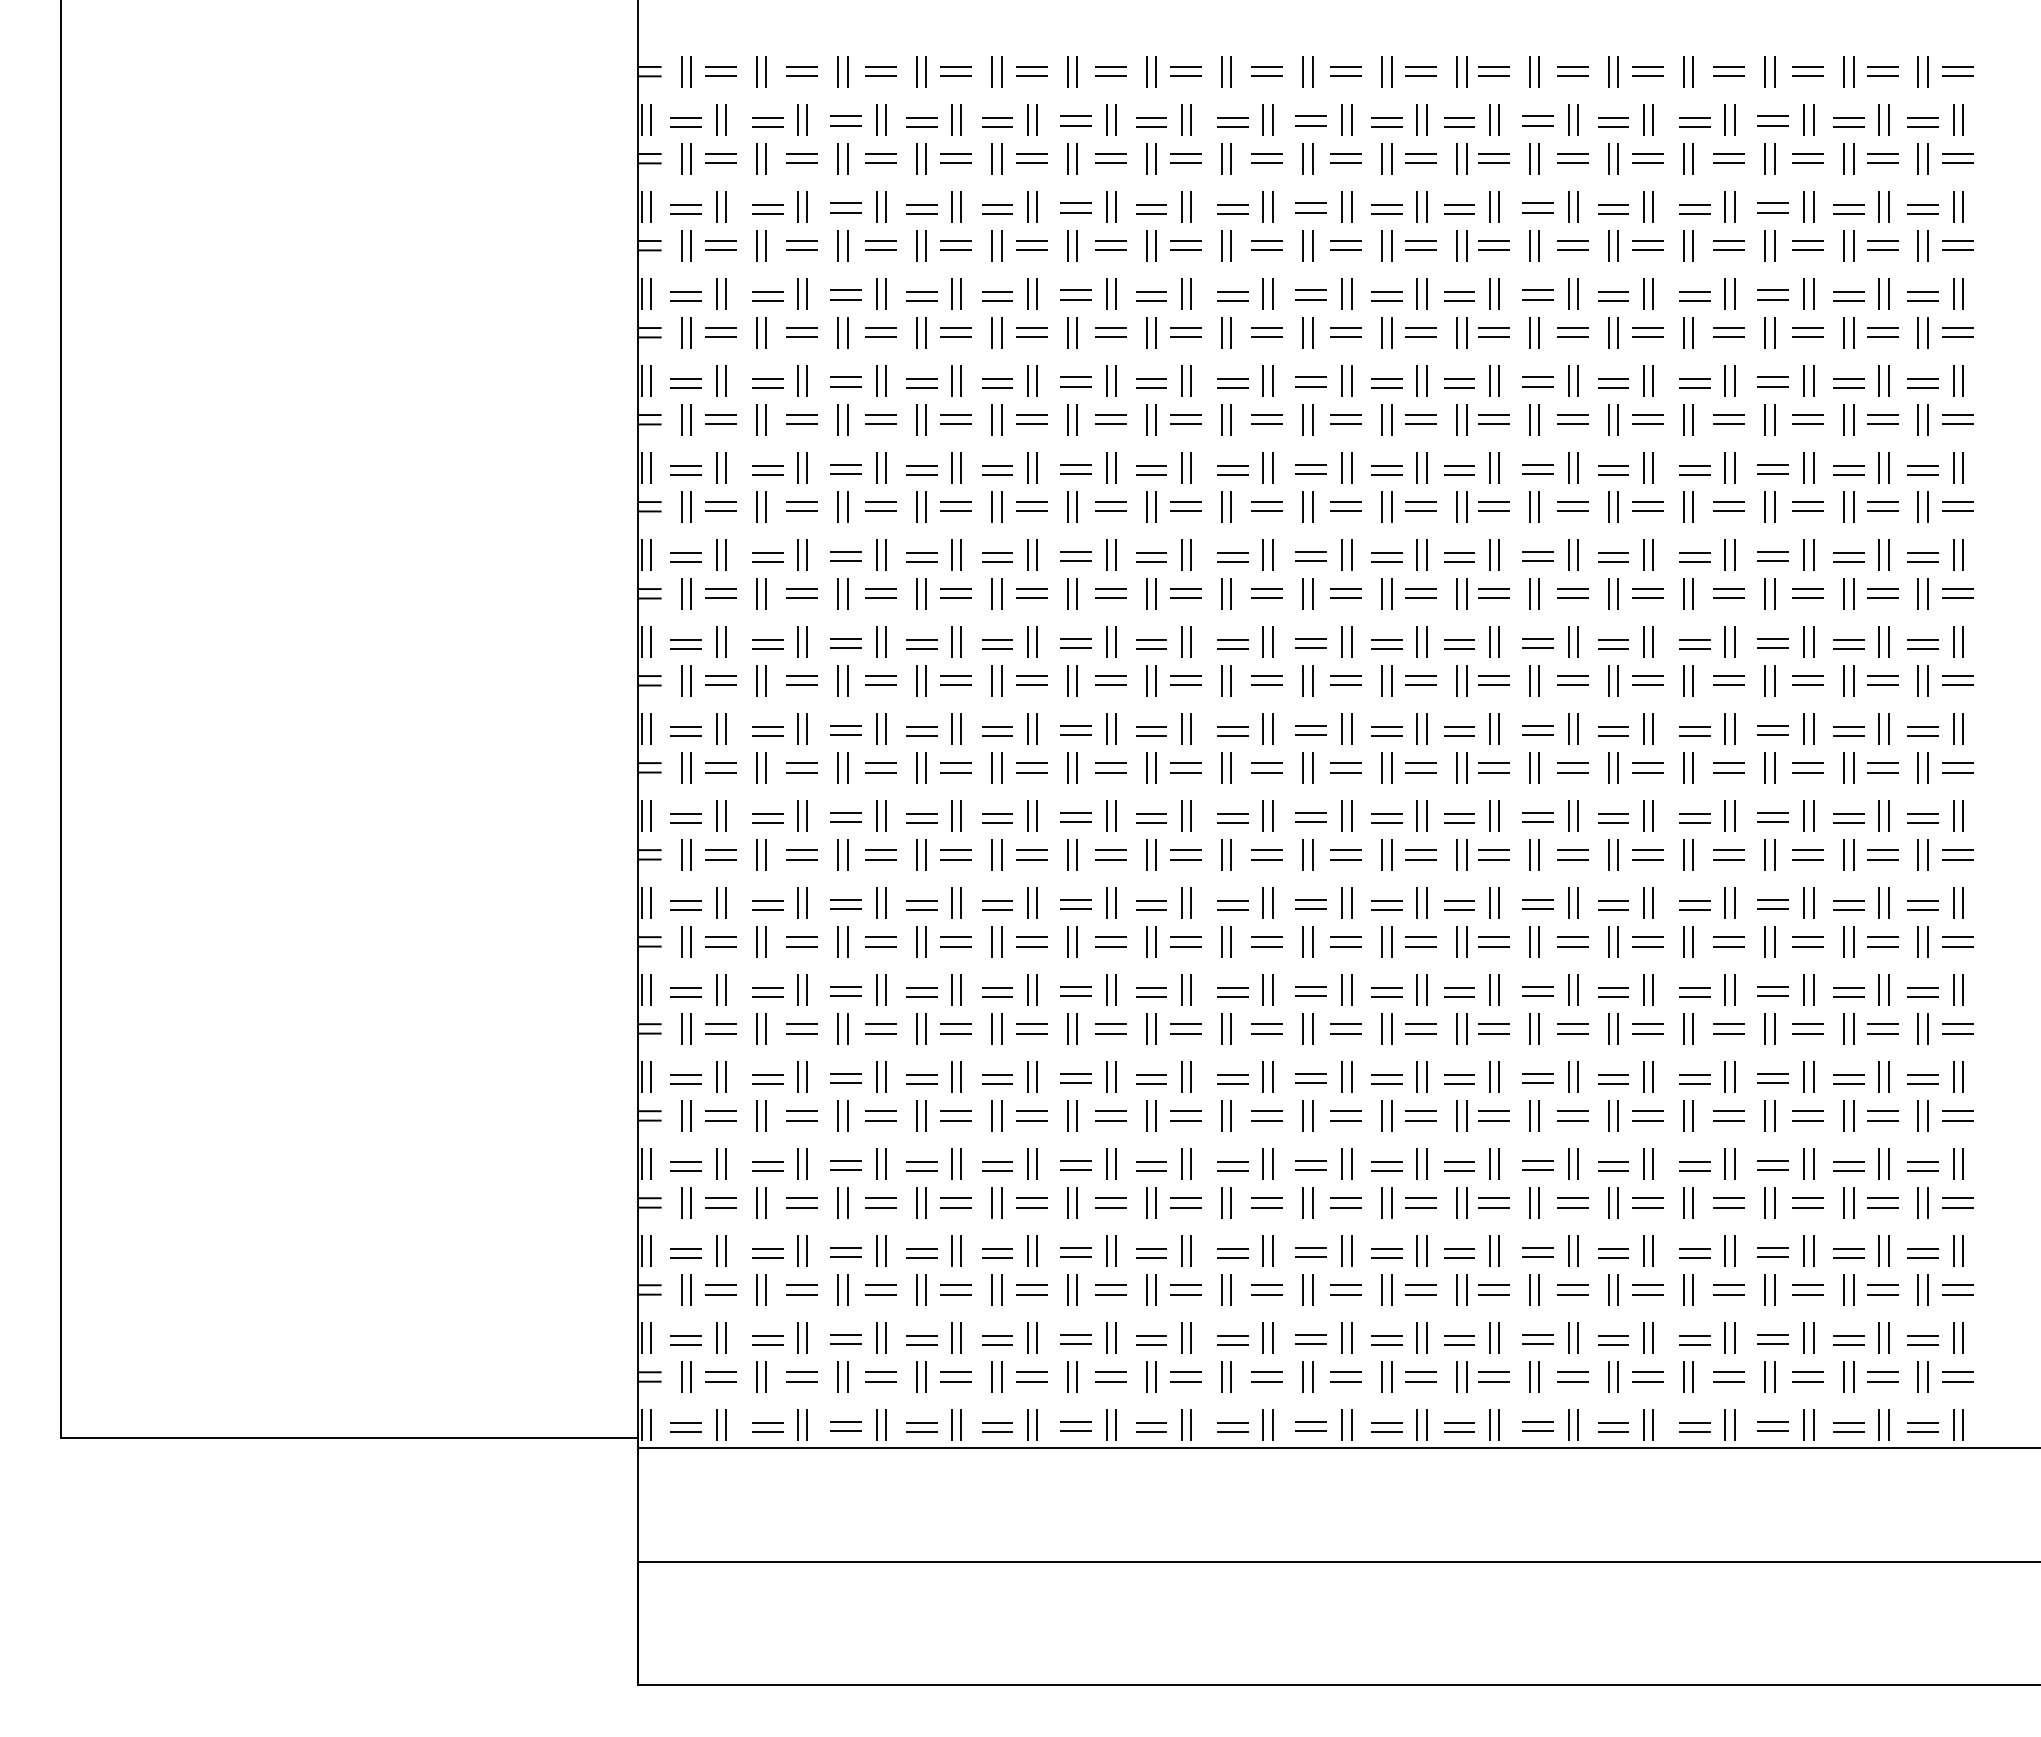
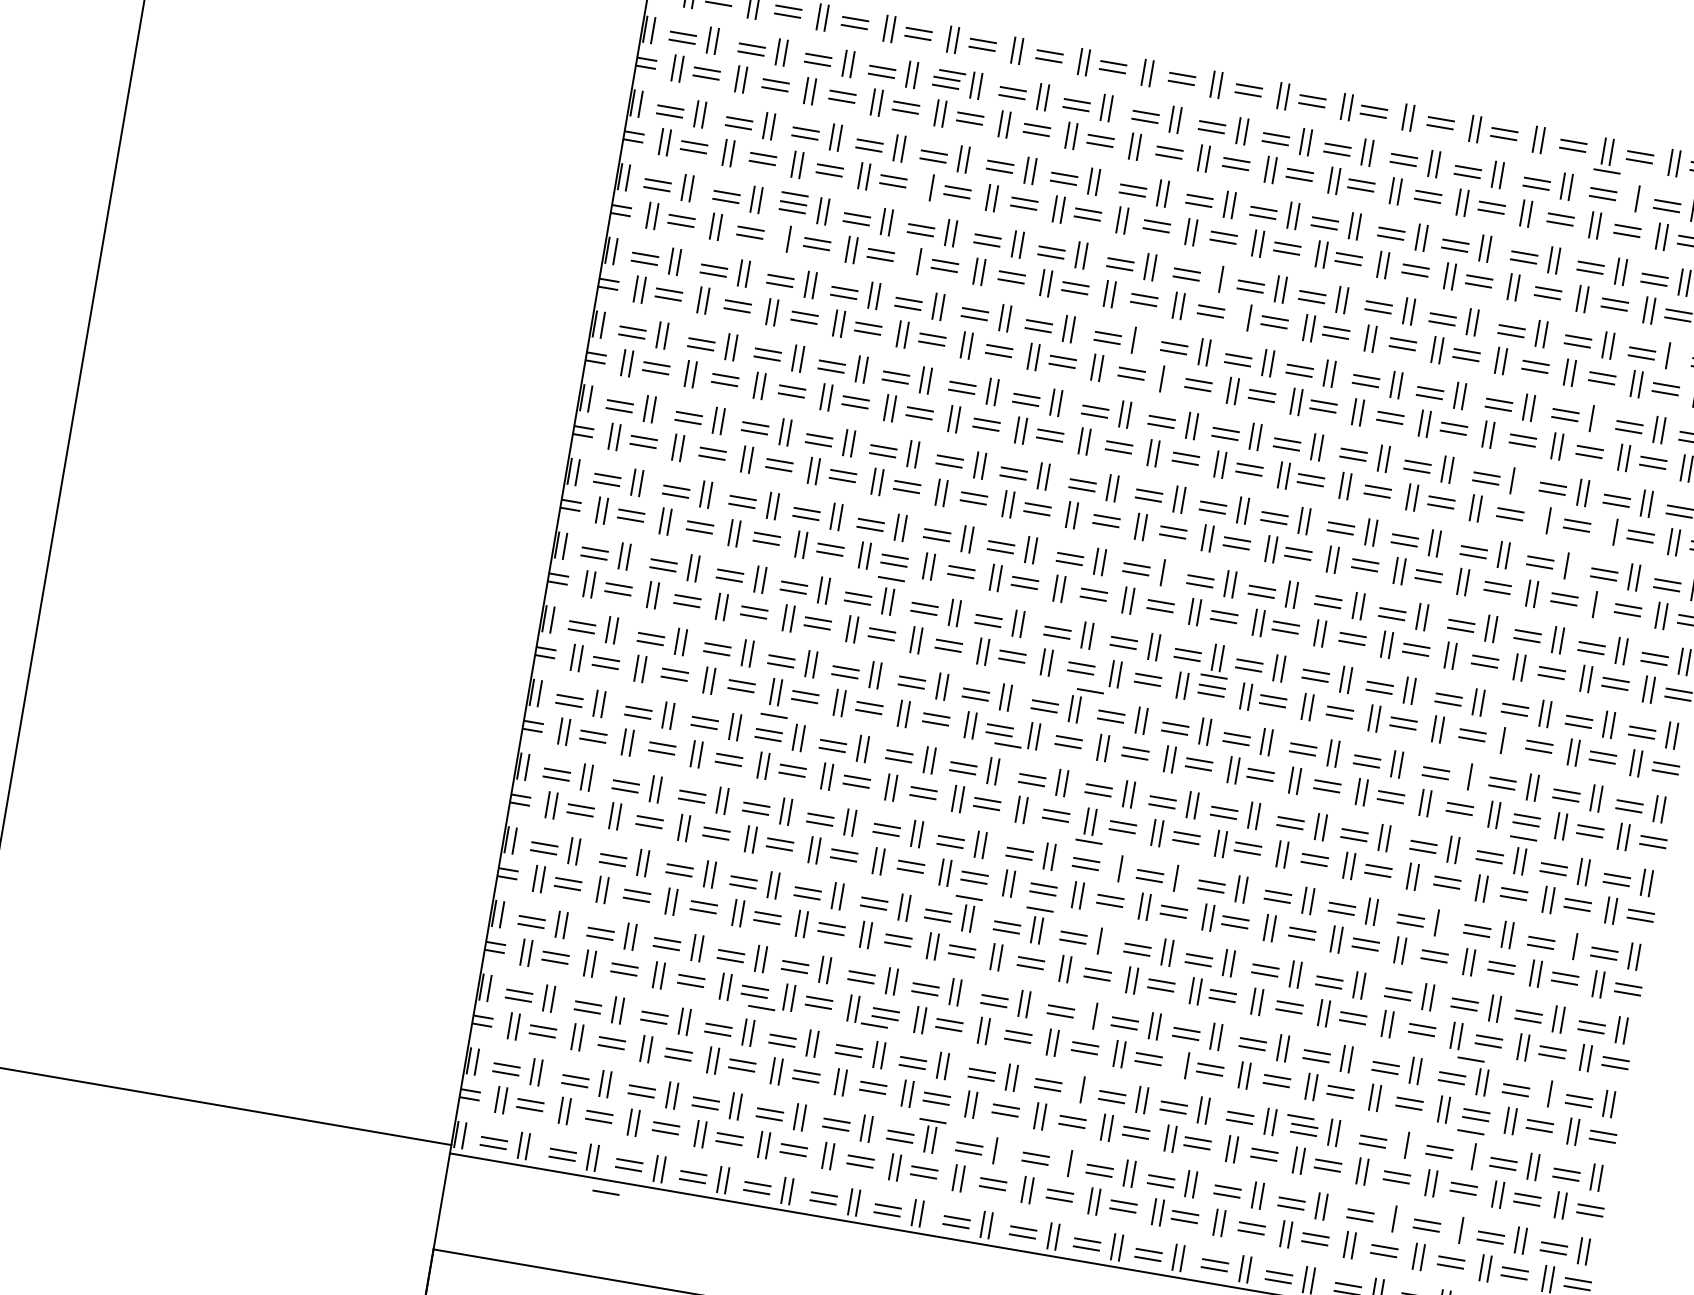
line: (1772, 93) -> (1606, 170), added
line: (1002, 108) -> (952, 71), added
line: (1803, 119) -> (1629, 197), removed
line: (991, 245) -> (923, 186), removed
line: (845, 279) -> (794, 193), added
line: (1341, 293) -> (1212, 277), removed
line: (1888, 293) -> (1675, 356), removed
line: (837, 332) -> (780, 237), removed
line: (991, 332) -> (910, 259), removed
line: (1381, 332) -> (1240, 316), removed
line: (1272, 380) -> (1141, 341), removed
line: (1813, 380) -> (1599, 419), removed
line: (1312, 419) -> (1169, 380), removed
line: (1734, 467) -> (1520, 481), removed
line: (1764, 506) -> (1540, 519), removed
line: (1843, 506) -> (1606, 530), removed
line: (1813, 554) -> (1574, 566), removed
line: (1853, 593) -> (1602, 605), removed
line: (1351, 641) -> (1170, 573), removed
line: (1031, 702) -> (891, 579), added
line: (1420, 750) -> (1213, 675), added
line: (1774, 767) -> (1510, 741), removed
line: (1281, 791) -> (1089, 690), added
line: (1724, 815) -> (1461, 775), removed
line: (1197, 870) -> (1007, 745), added
line: (1807, 875) -> (1523, 837), added
line: (923, 882) -> (773, 715), added
line: (1309, 964) -> (1088, 841), added
line: (1341, 989) -> (1112, 866), removed
line: (1426, 989) -> (1183, 879), removed
line: (1734, 989) -> (1444, 923), removed
line: (1878, 989) -> (1566, 944), removed
line: (1183, 1052) -> (969, 897), added
line: (1266, 1052) -> (1039, 909), added
line: (1351, 1076) -> (1107, 942), removed
line: (1790, 1139) -> (1470, 1058), added
line: (1341, 1163) -> (1086, 1014), removed
line: (1878, 1163) -> (1541, 1091), removed
line: (1456, 1202) -> (1178, 1063), removed
line: (1099, 1217) -> (874, 1024), added
line: (966, 1219) -> (761, 1007), added
line: (1804, 1223) -> (1470, 1132), added
line: (1606, 1239) -> (1300, 1116), added
line: (1341, 1250) -> (1074, 1087), removed
line: (1724, 1250) -> (1398, 1143), removed
line: (1803, 1250) -> (1465, 1154), removed
line: (1185, 1315) -> (932, 1120), added
line: (1272, 1337) -> (1003, 1151), removed
line: (1341, 1337) -> (1061, 1161), removed
line: (1724, 1337) -> (1385, 1216), removed
line: (1803, 1337) -> (1452, 1228), removed
line: (824, 1462) -> (605, 1192), added

